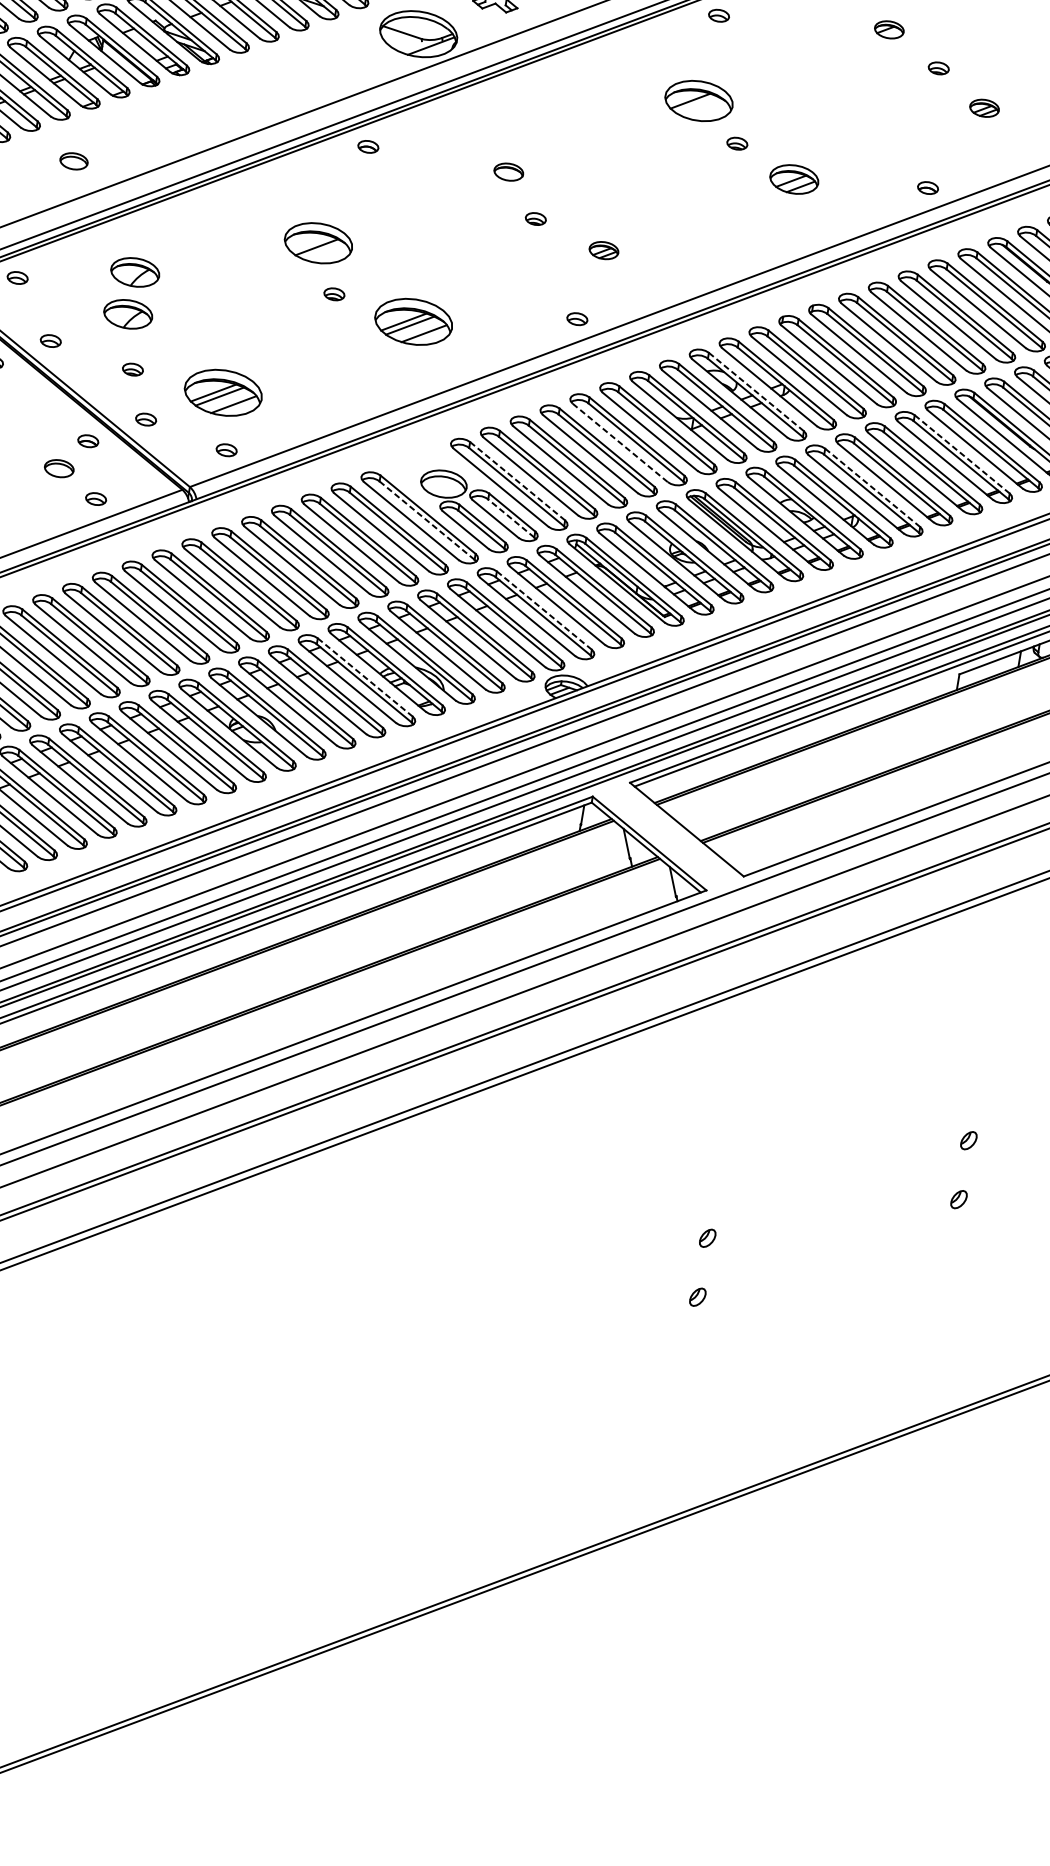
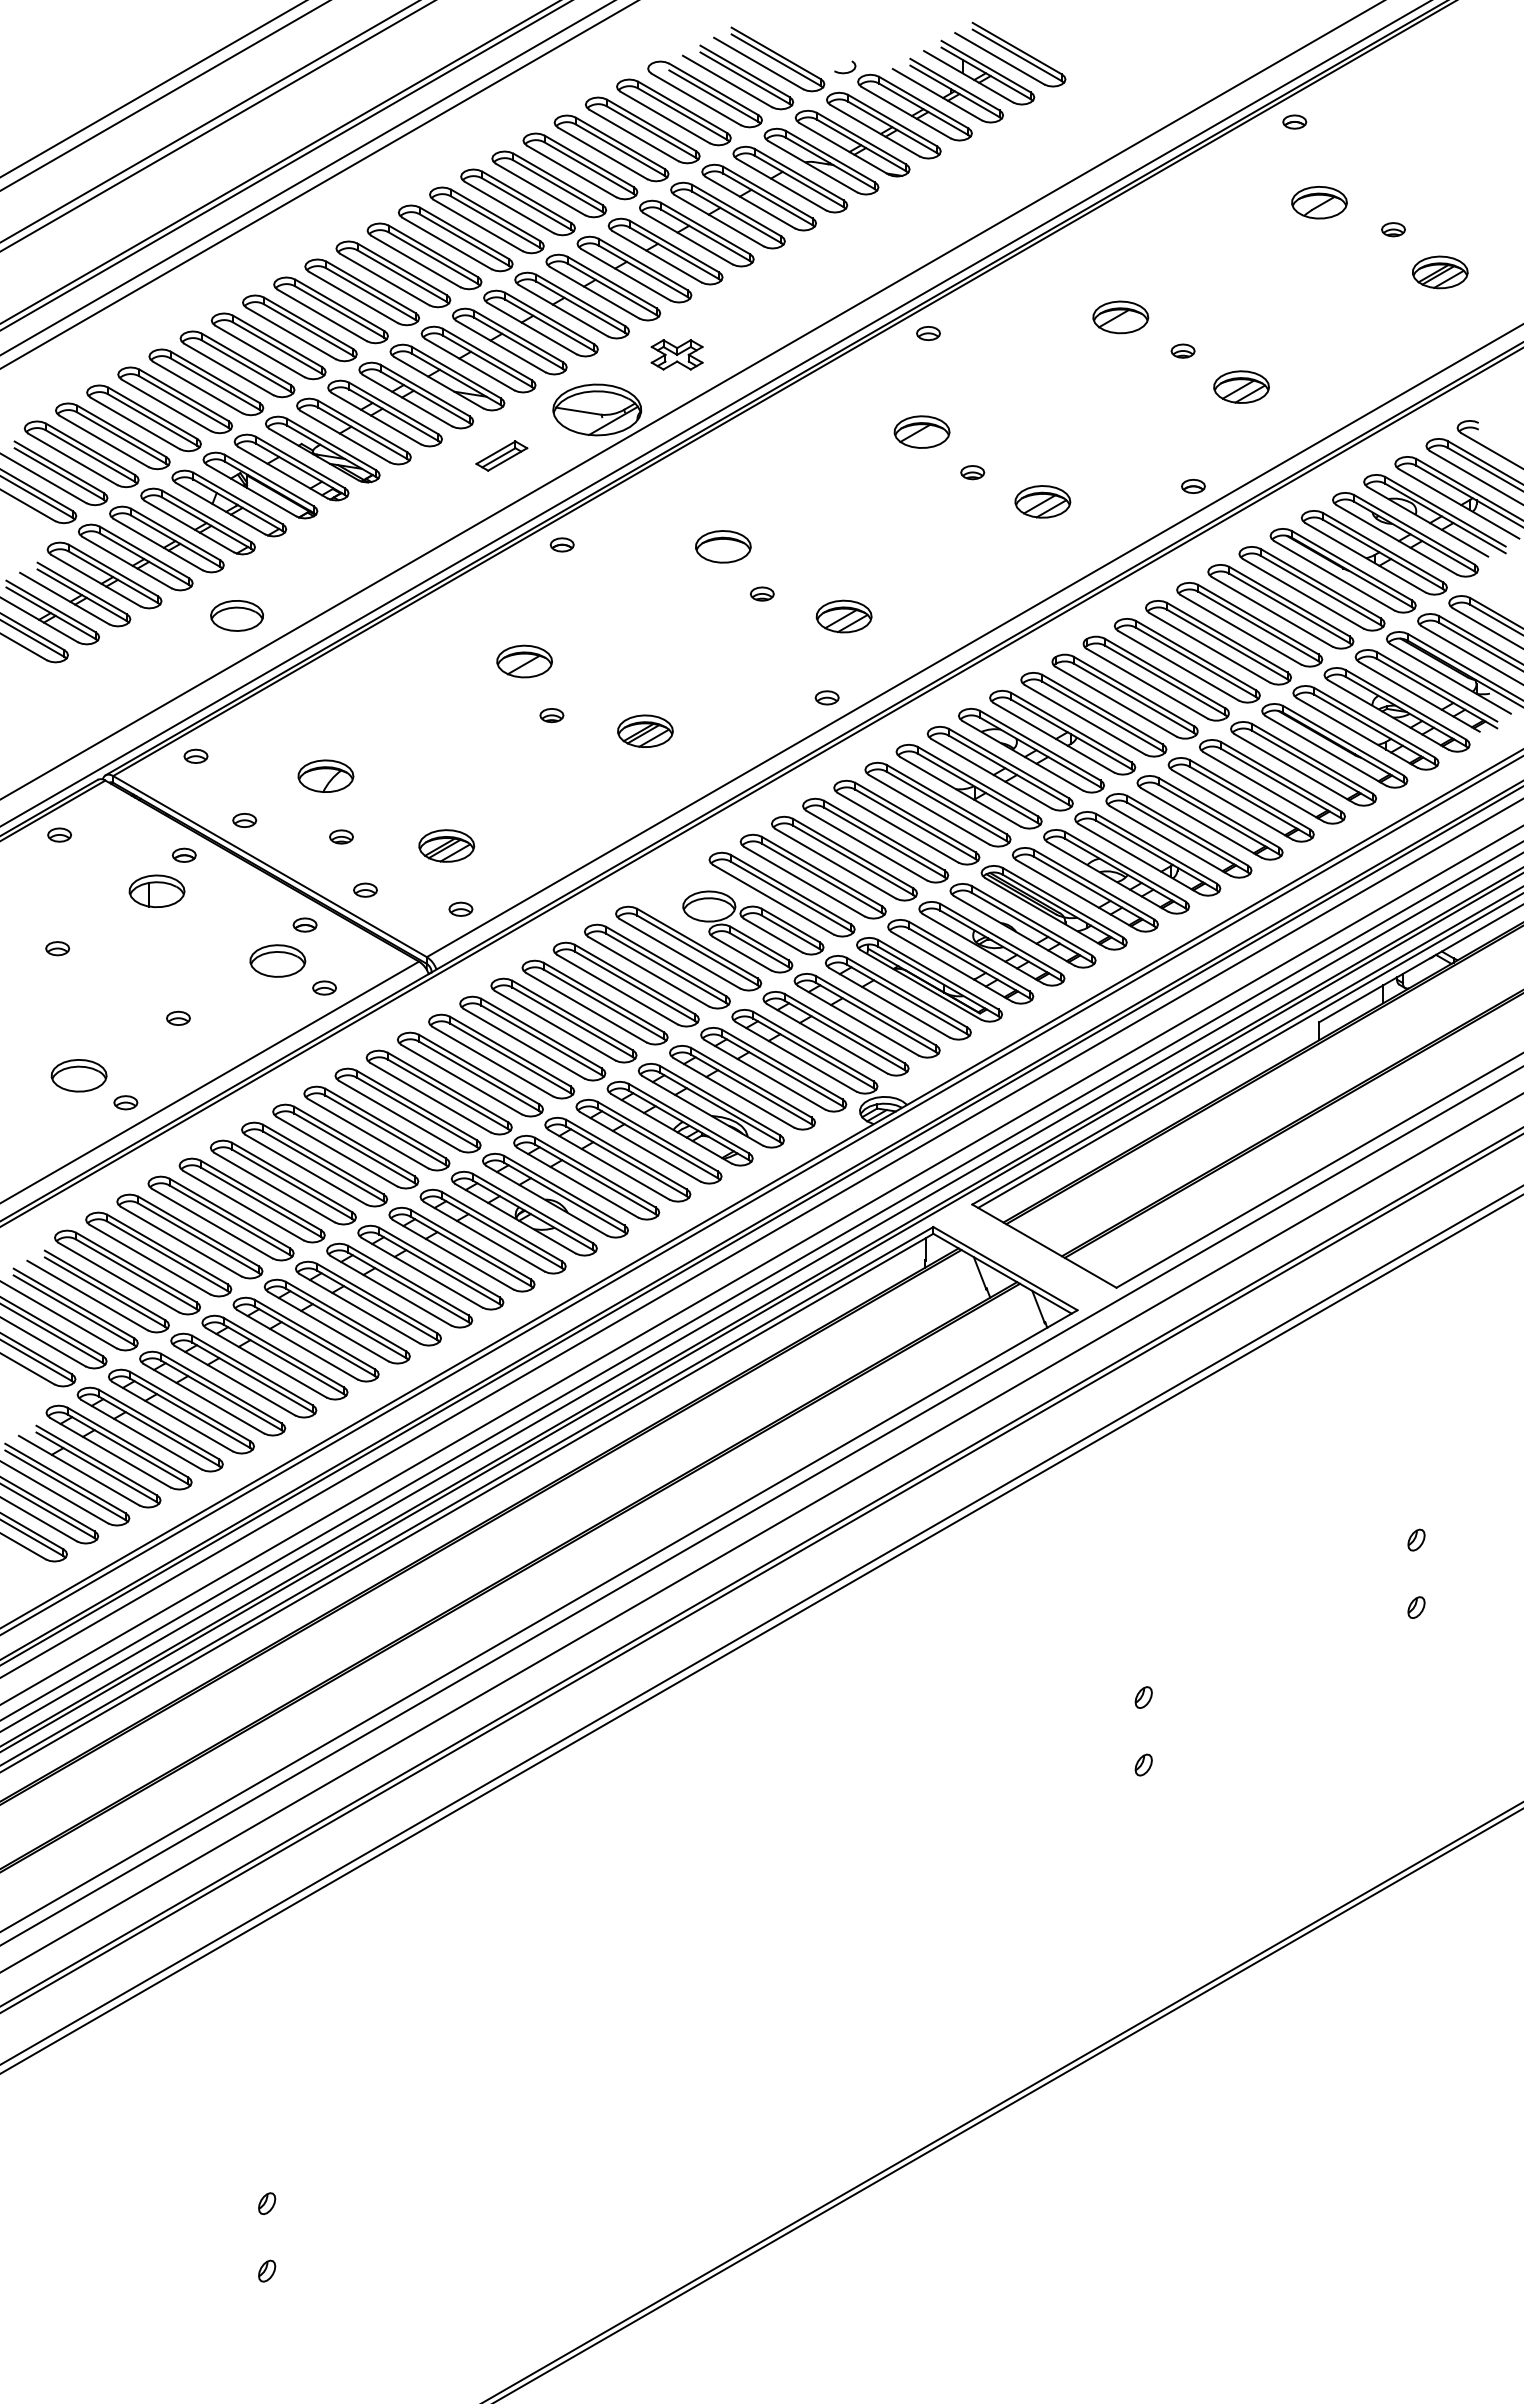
part: (889, 29) -> (1120, 317), size x1.67
part: (328, 59) -> (501, 455), added
part: (698, 100) -> (921, 431), size x0.71
part: (984, 107) -> (1241, 386), size x1.67
part: (73, 160) -> (236, 615), size x1.67
part: (508, 171) -> (723, 546), size x1.67
part: (318, 243) -> (524, 661), size x0.71
part: (603, 250) -> (843, 616), size x1.67
part: (134, 271) -> (325, 727), removed
part: (413, 321) -> (645, 730), size x0.62
line: (756, 391) -> (1040, 745), dashed -> solid
part: (223, 392) -> (446, 845), size x0.62
line: (620, 442) -> (898, 827), dashed -> solid
line: (962, 454) -> (1281, 776), dashed -> solid
part: (59, 468) -> (277, 960), size x1.67
line: (517, 481) -> (790, 889), dashed -> solid
line: (872, 487) -> (1187, 830), dashed -> solid
line: (511, 518) -> (790, 932), dashed -> solid
line: (427, 520) -> (697, 950), dashed -> solid
line: (544, 610) -> (844, 1028), dashed -> solid
line: (365, 677) -> (657, 1136), dashed -> solid

